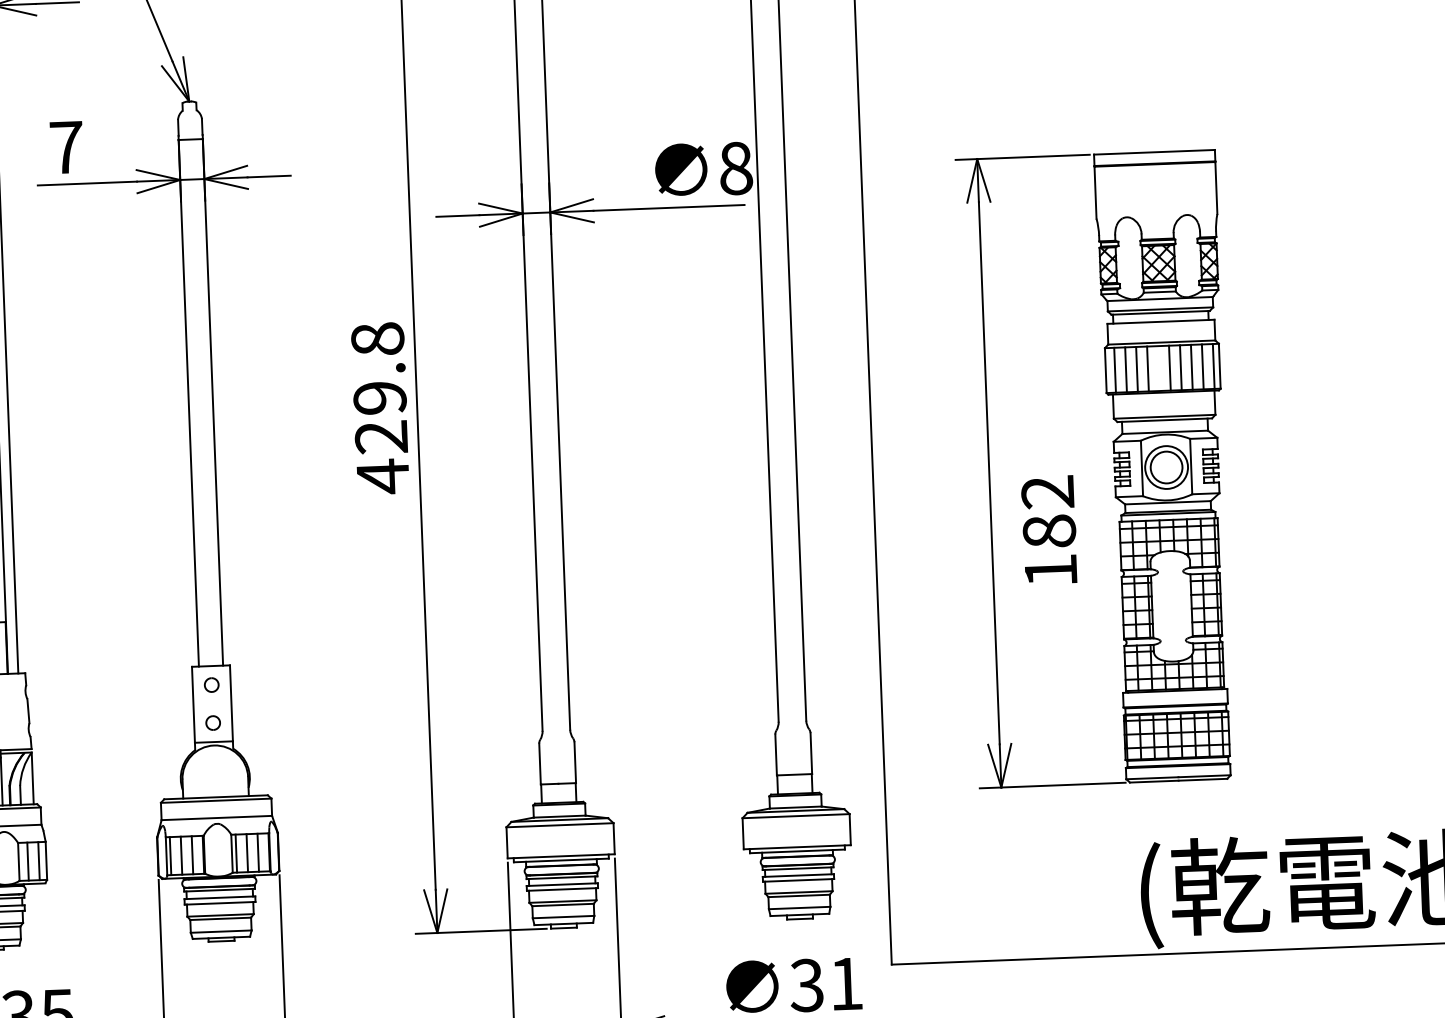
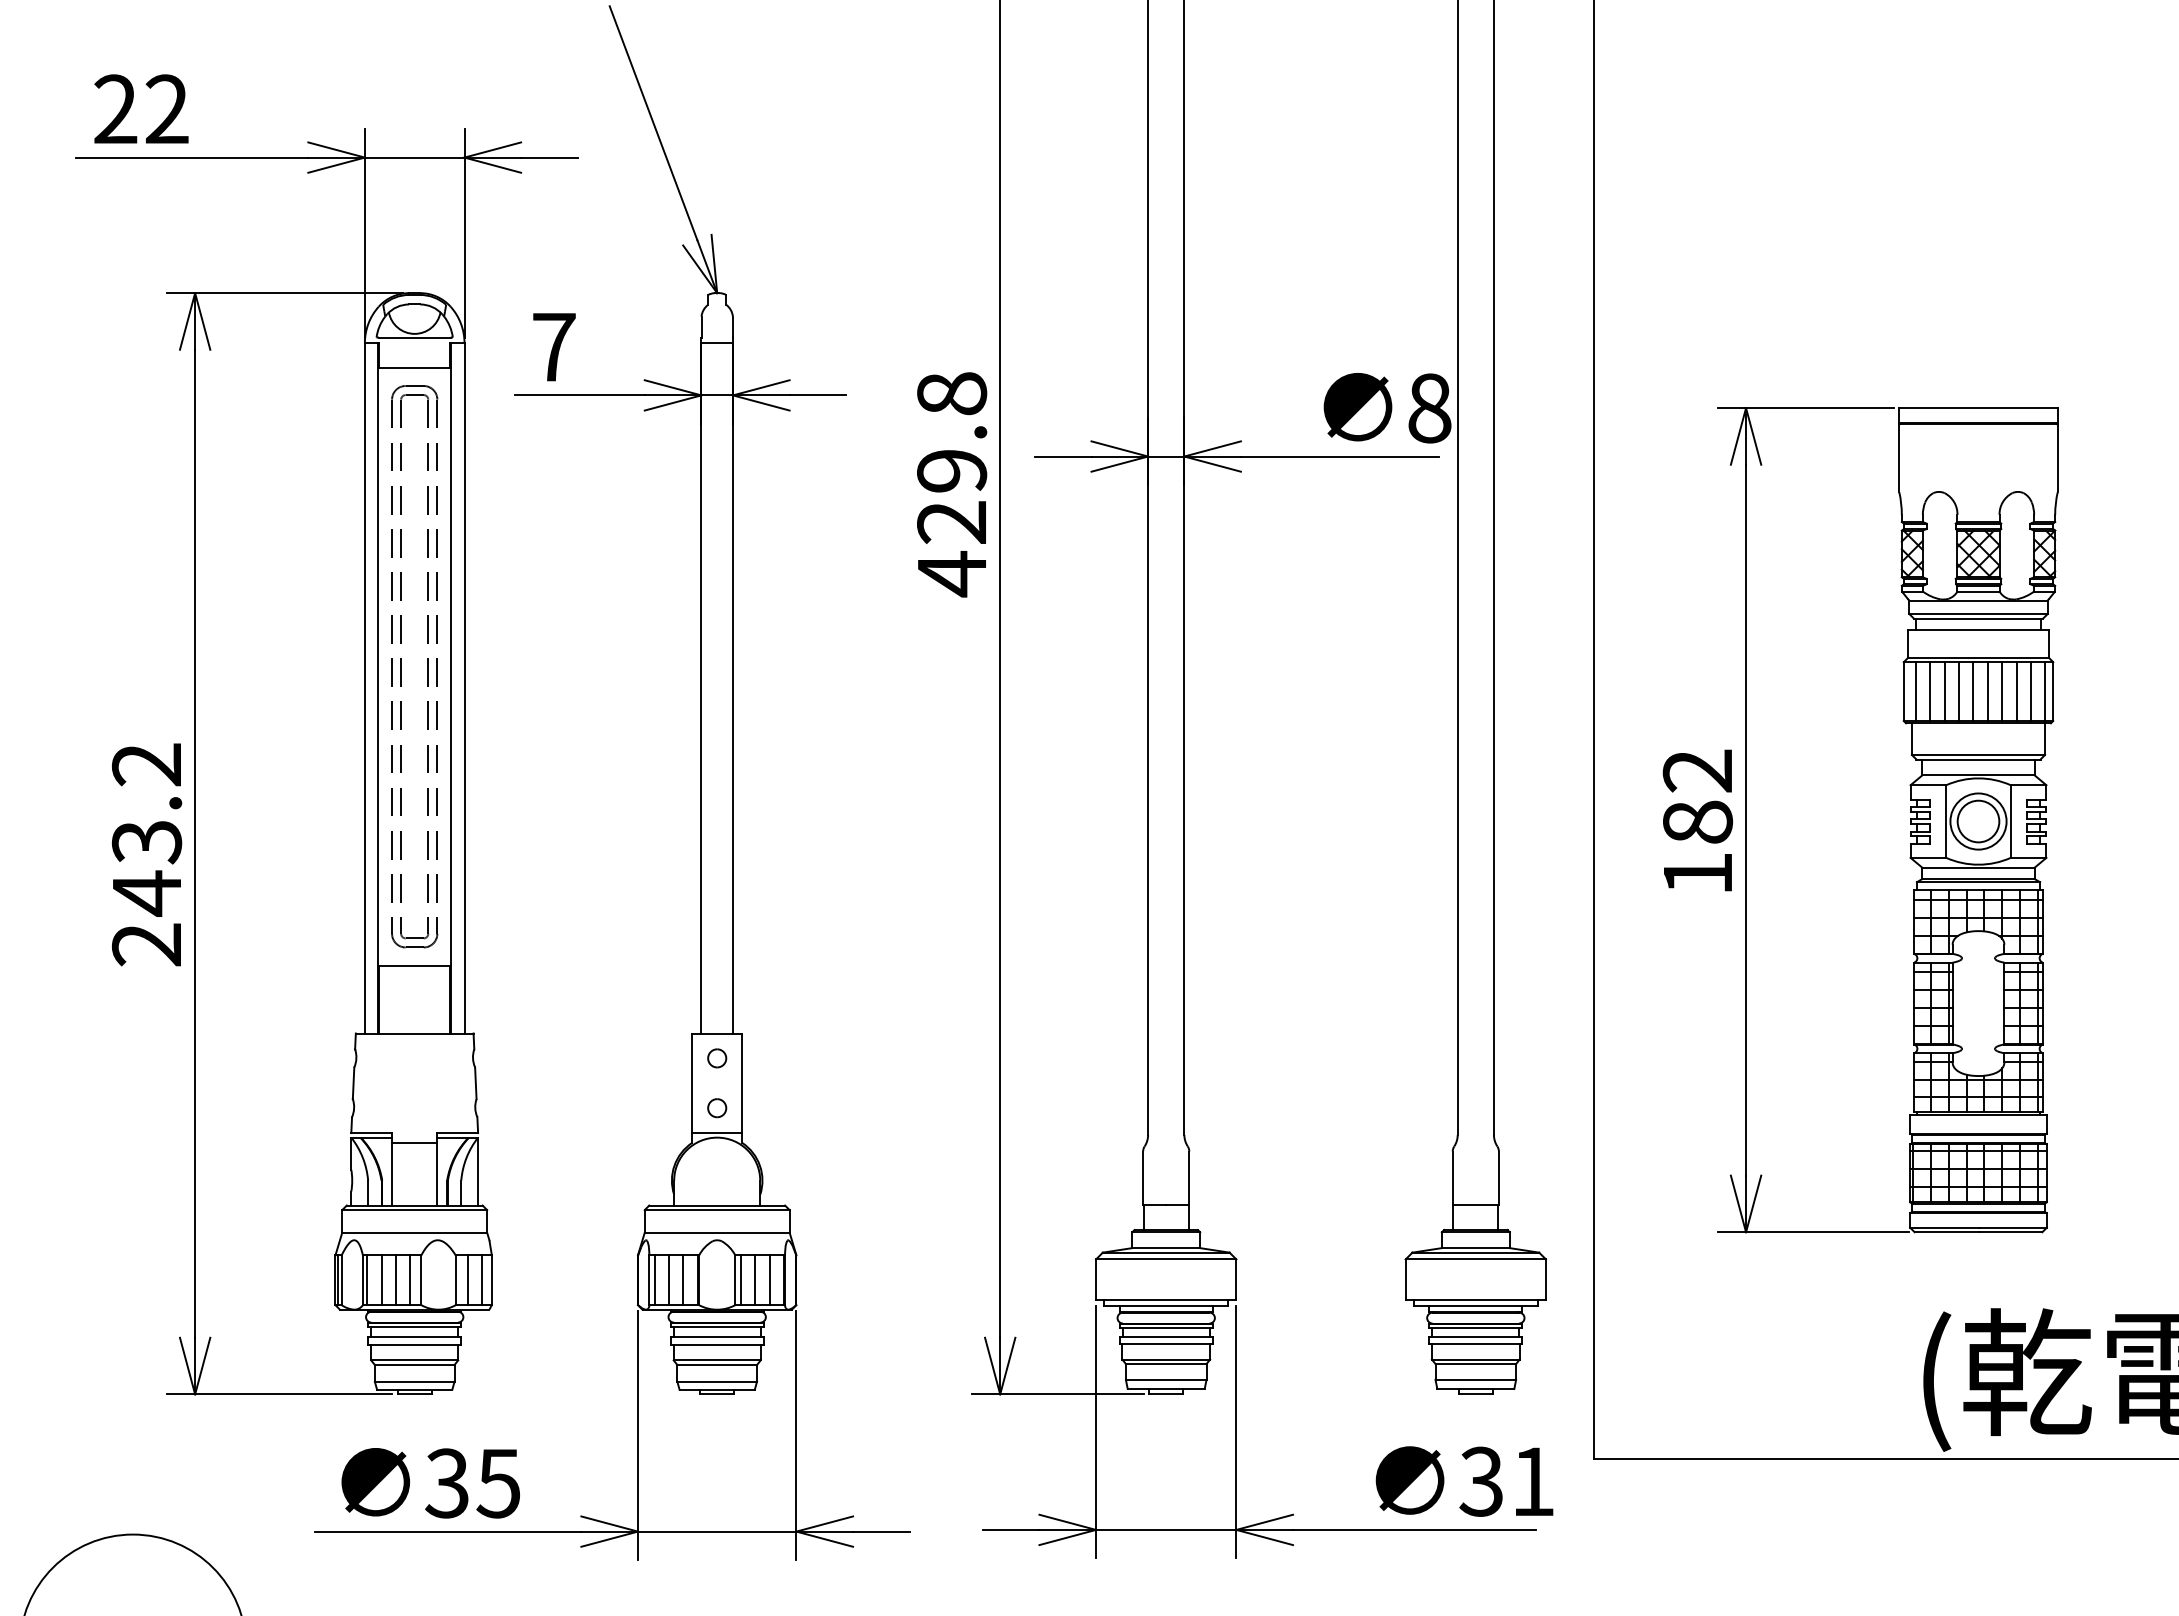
line: (1158, 368) -> (1973, 691), added
text: (380, 408) -> (952, 484), moved
text: (1049, 530) -> (1697, 820), moved

